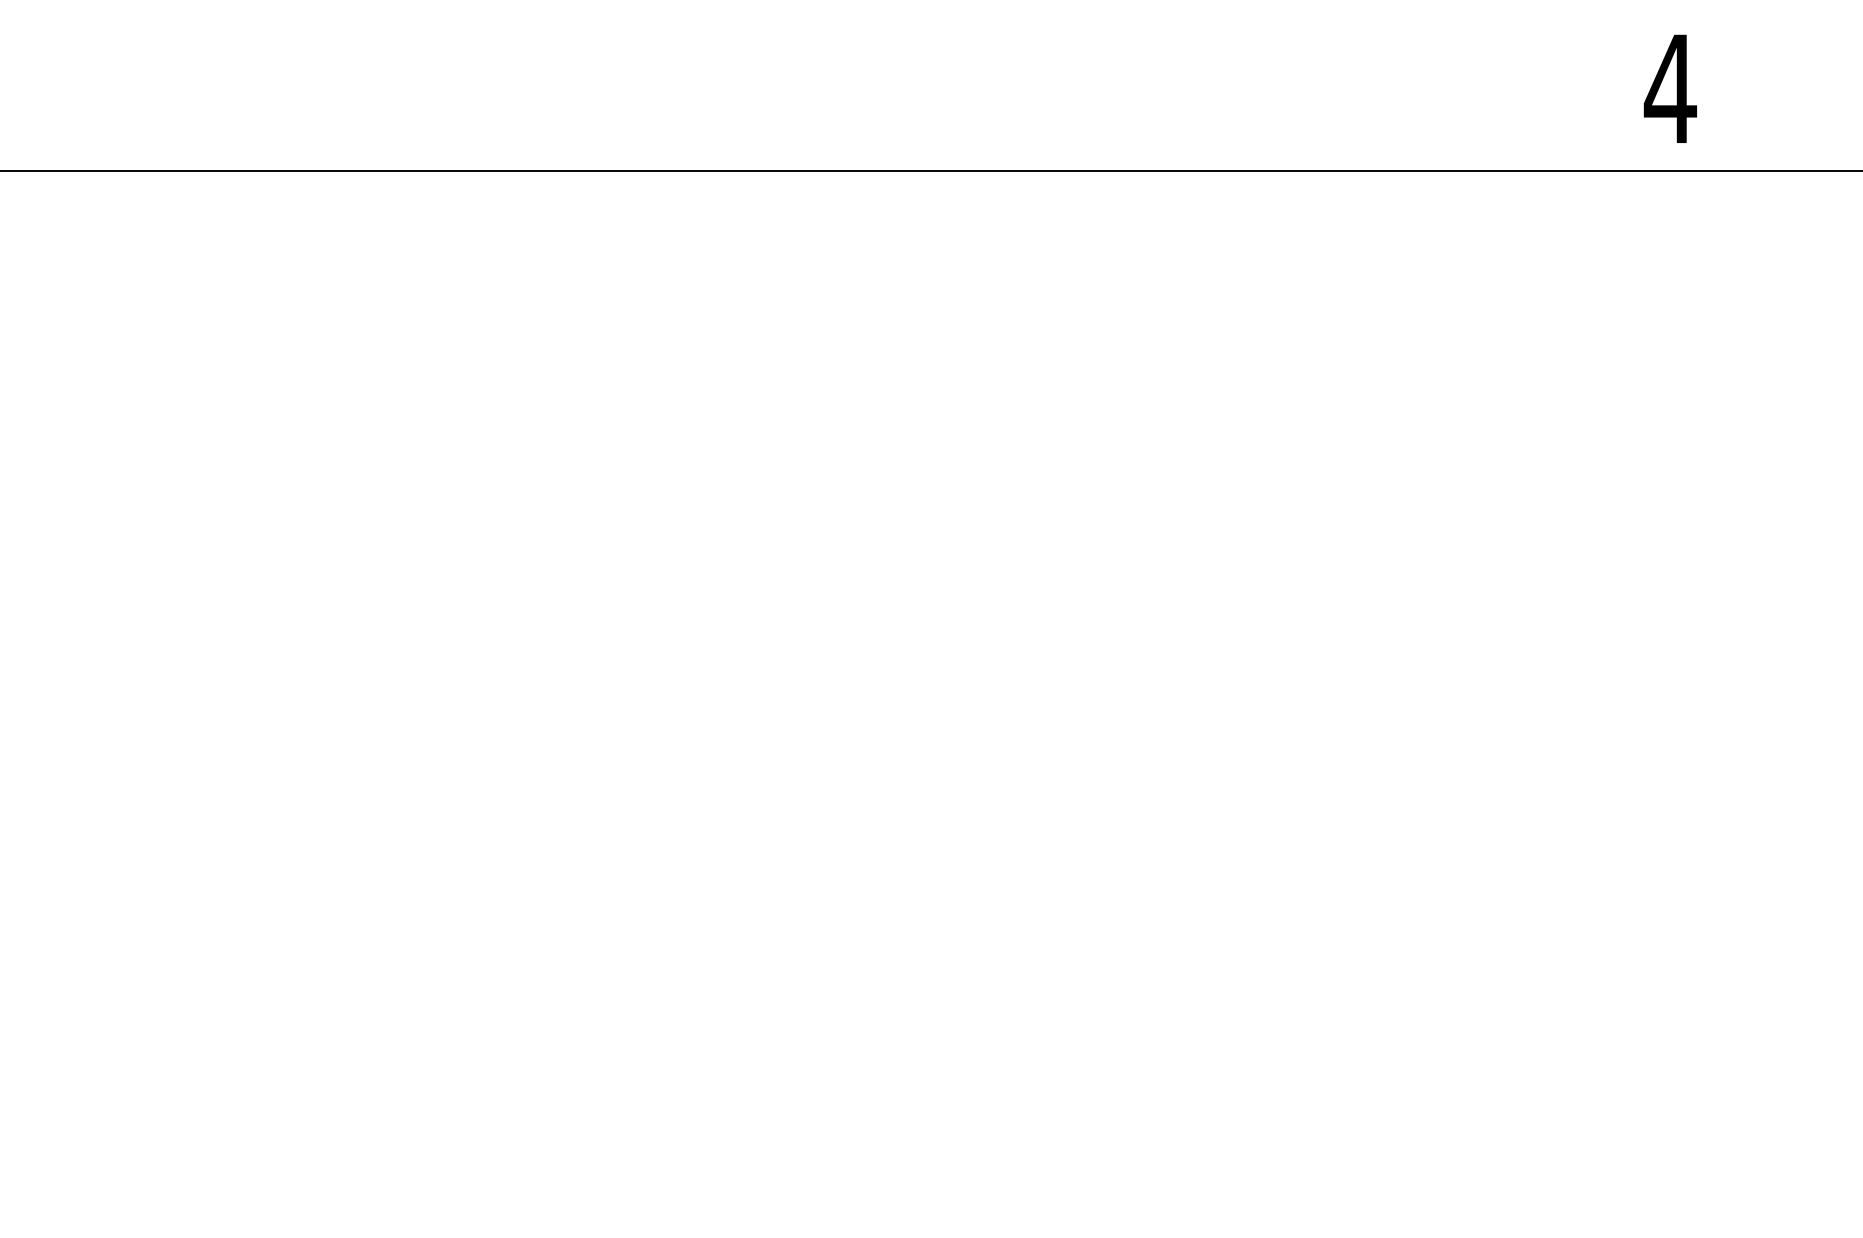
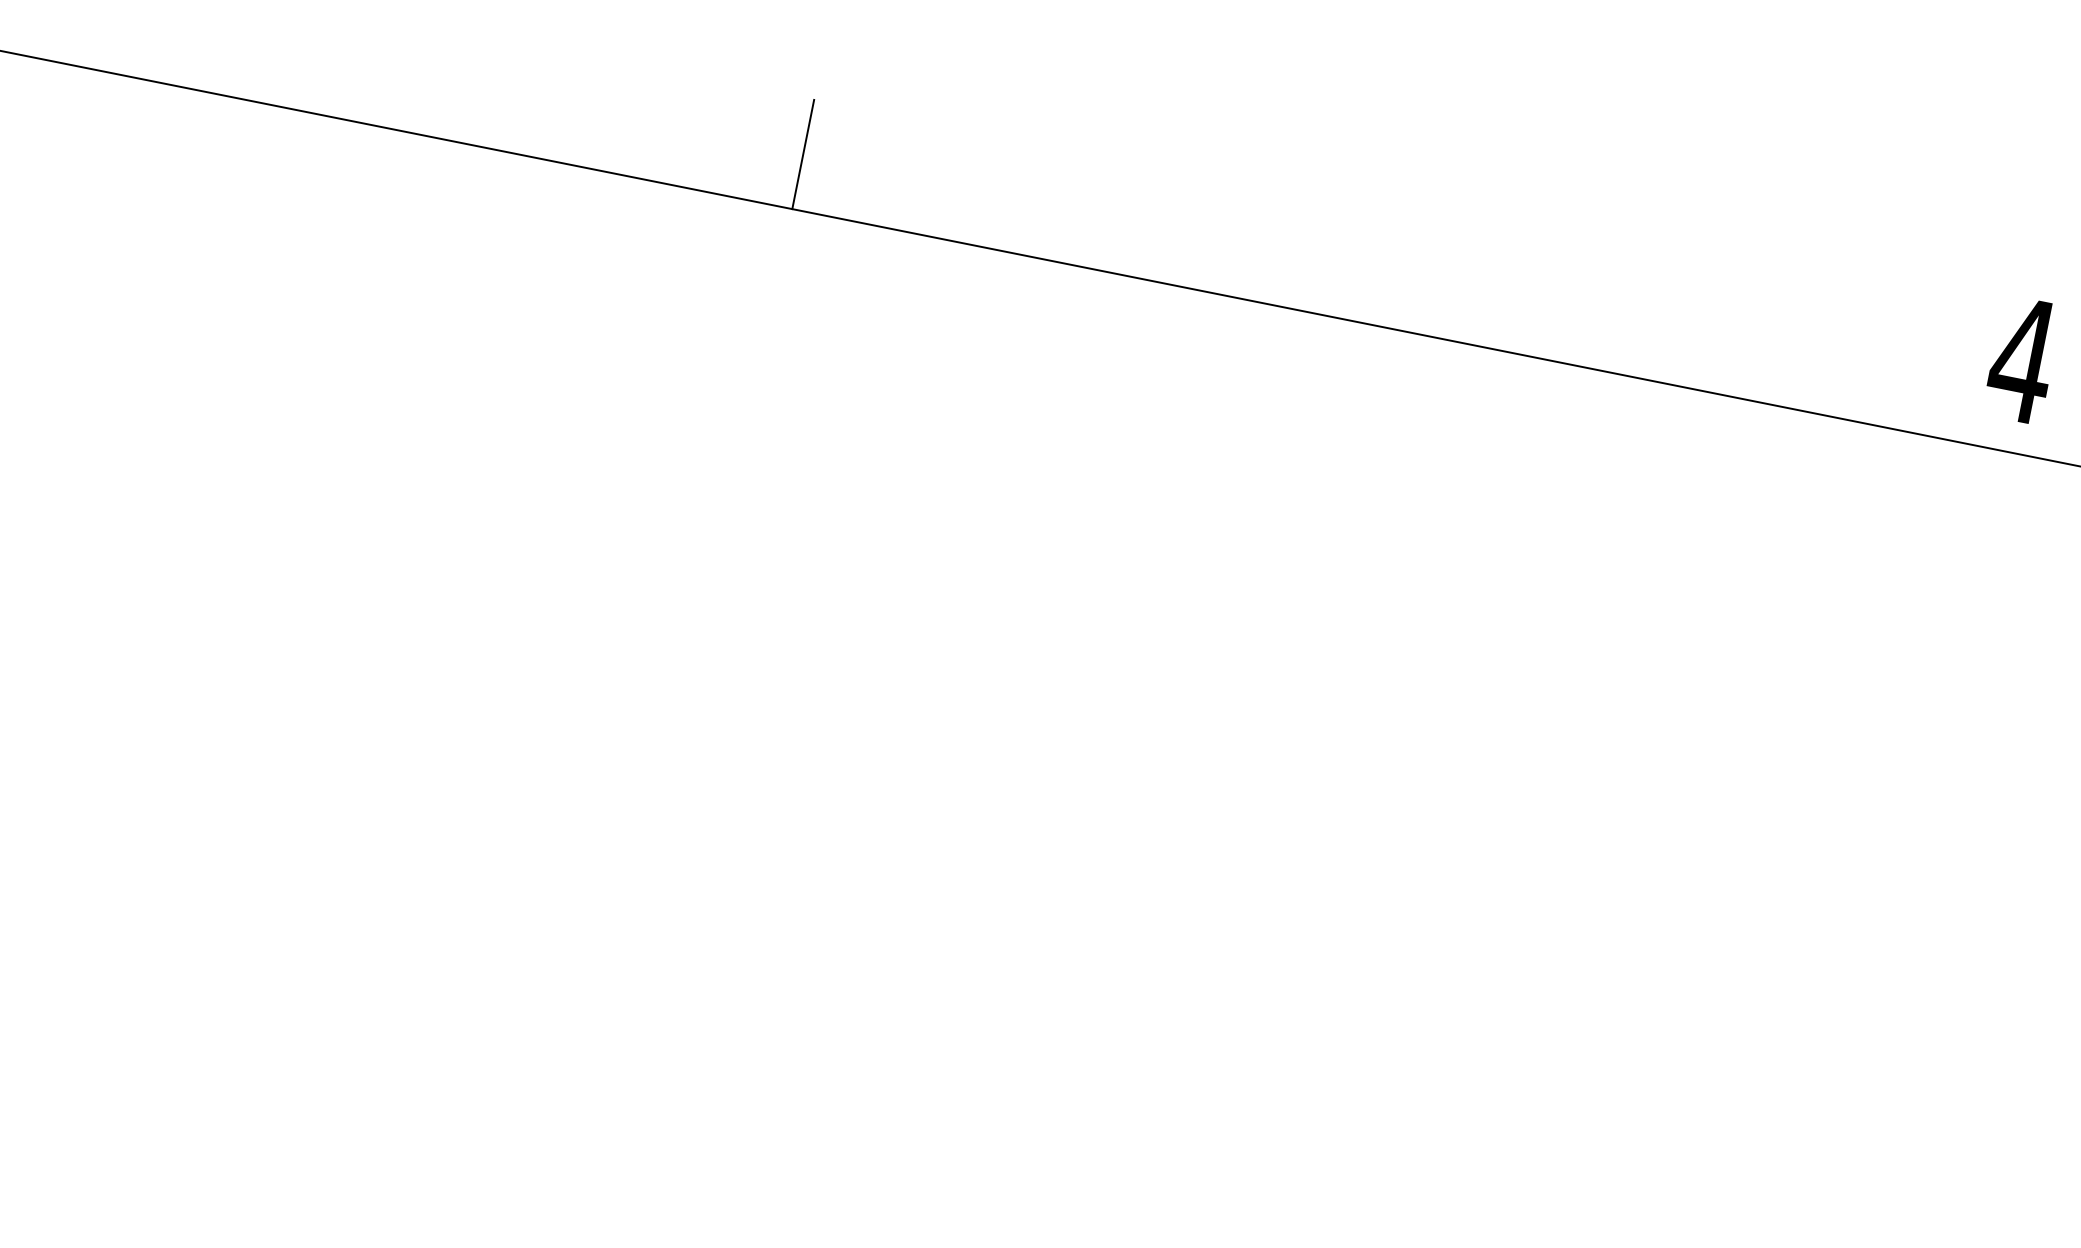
line: (583, 121) -> (803, 154), added

